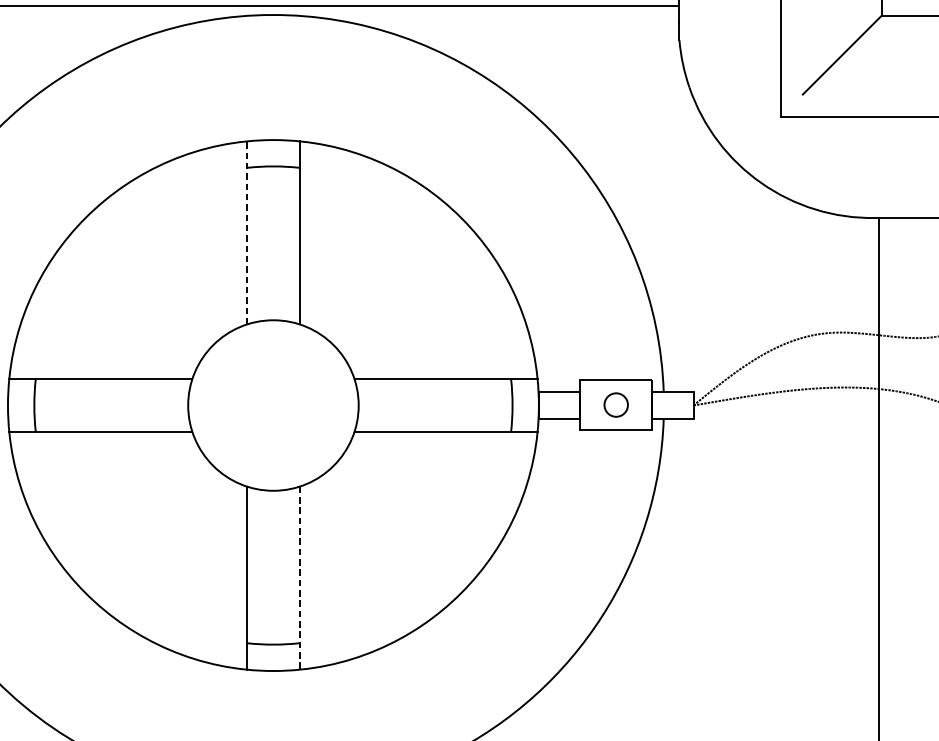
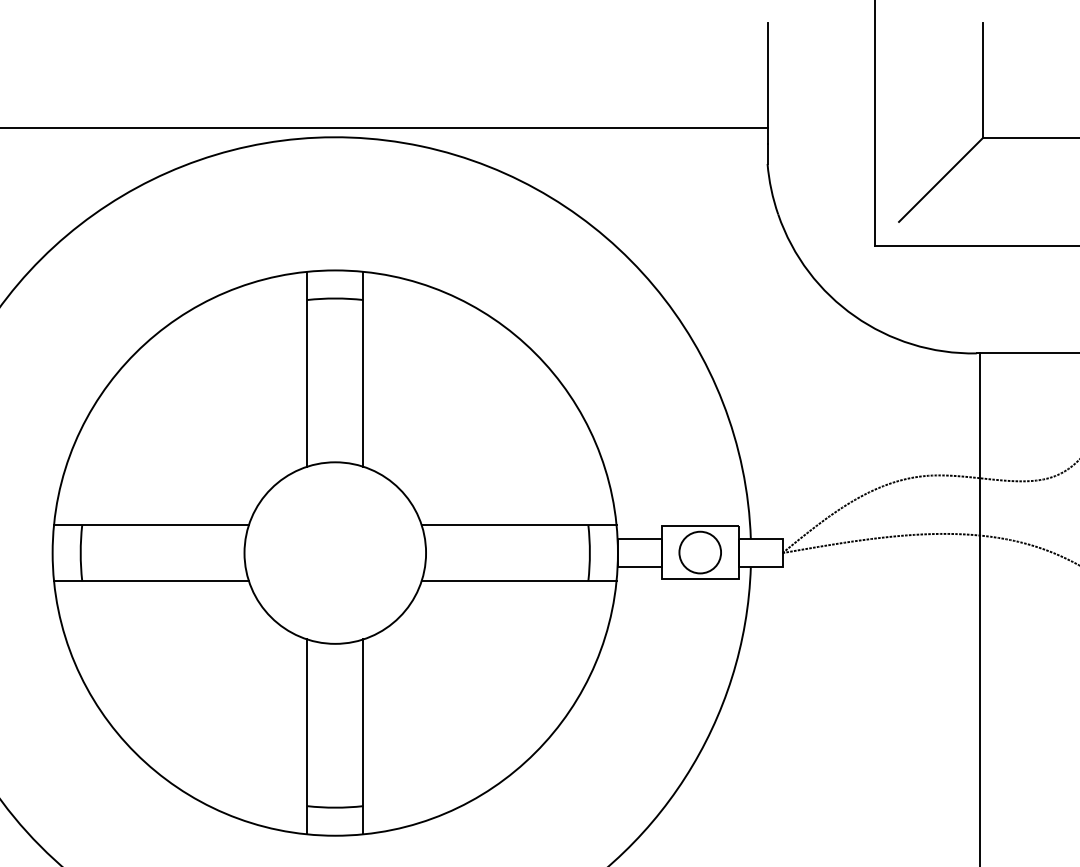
line: (247, 232) -> (307, 368), dashed -> solid
circle: (616, 404) -> (700, 552), size x1.67
line: (299, 578) -> (363, 737), dashed -> solid

